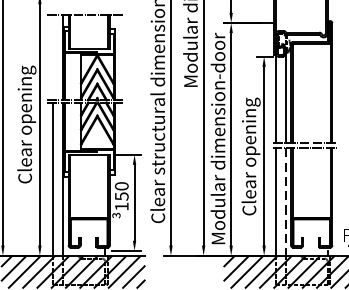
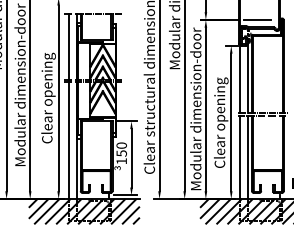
line: (298, 22) -> (257, 19), added
line: (52, 57) -> (68, 46), added
line: (285, 203) -> (247, 158), dashed -> solid

